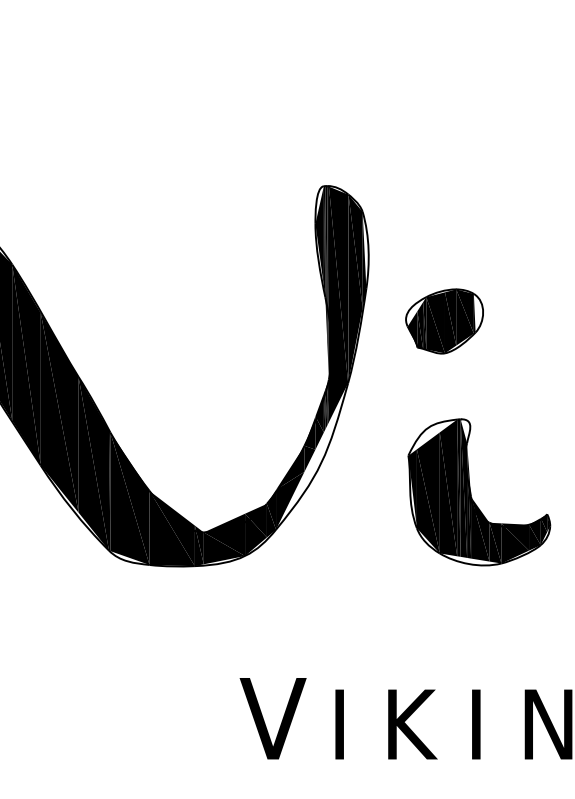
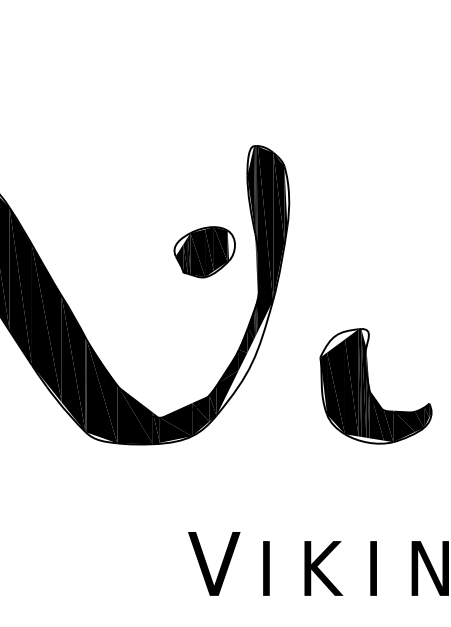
part: (444, 321) -> (204, 252), moved

